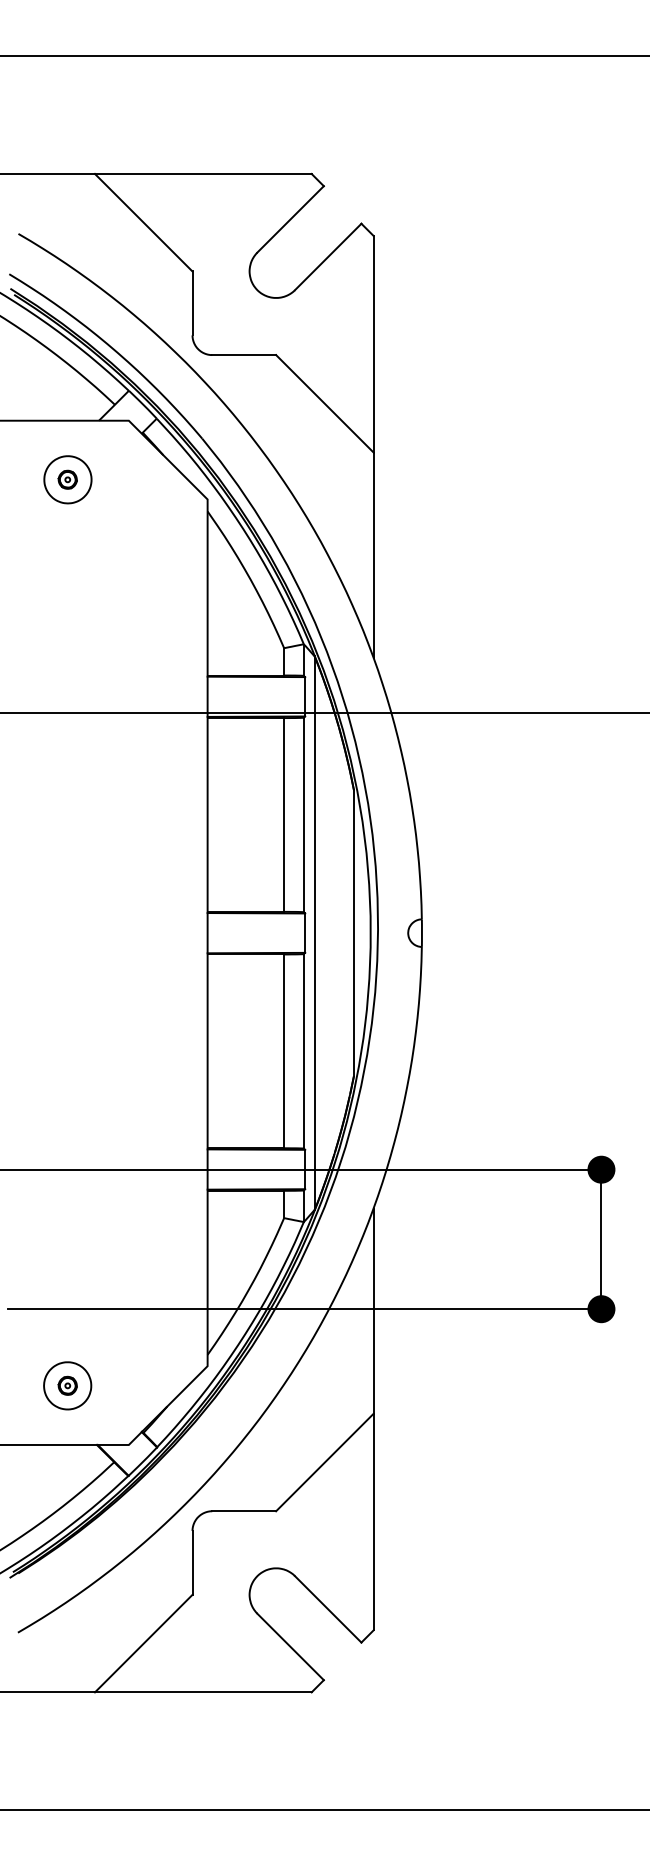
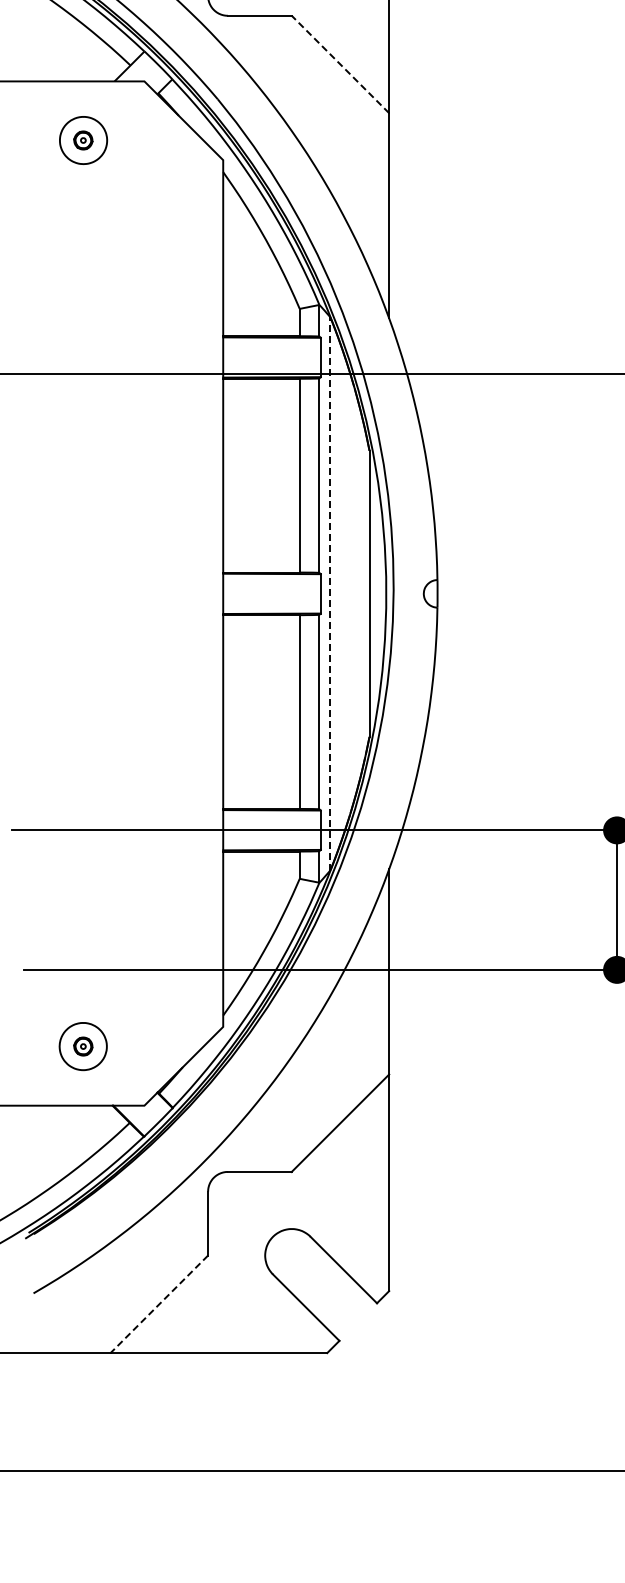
line: (324, 403) -> (340, 64), solid -> dashed
line: (314, 933) -> (330, 594), solid -> dashed
line: (143, 1643) -> (159, 1304), solid -> dashed

